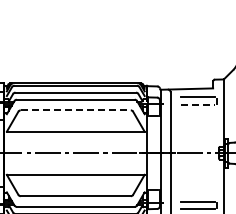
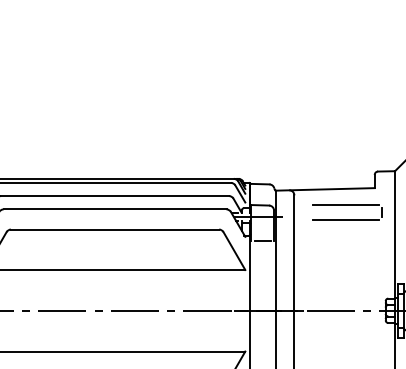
line: (198, 105) -> (347, 220), dashed -> solid
line: (76, 110) -> (116, 229), dashed -> solid

